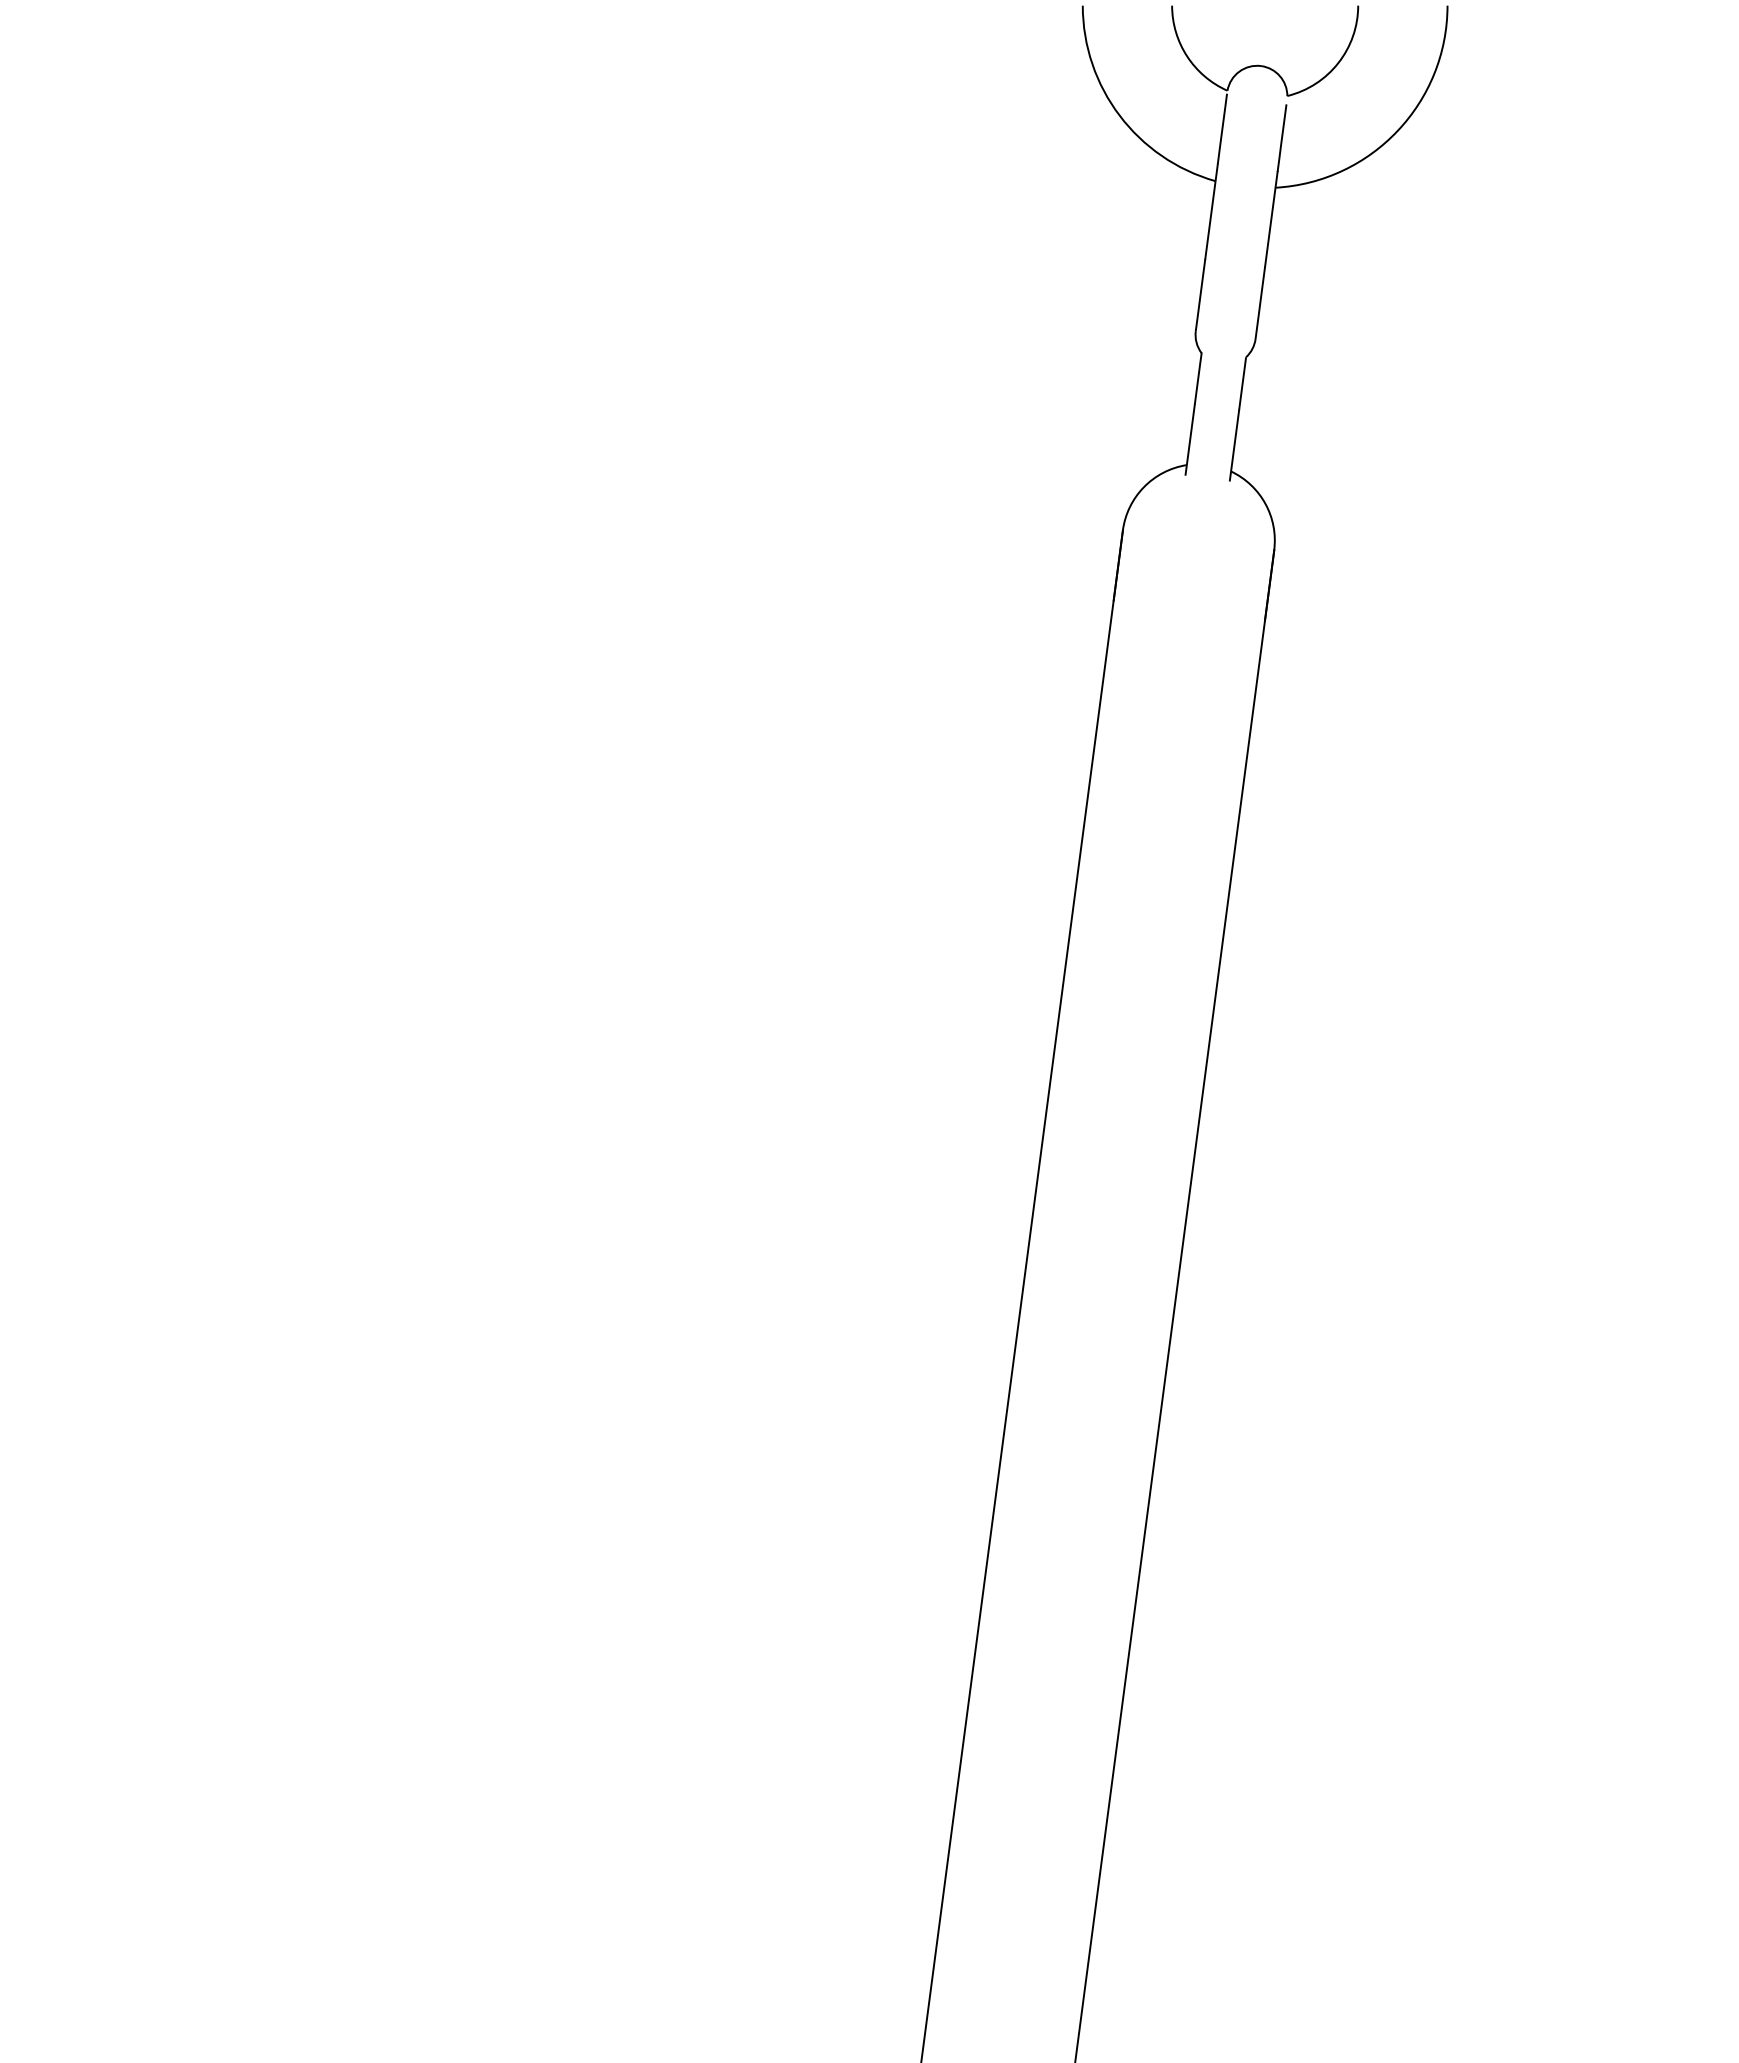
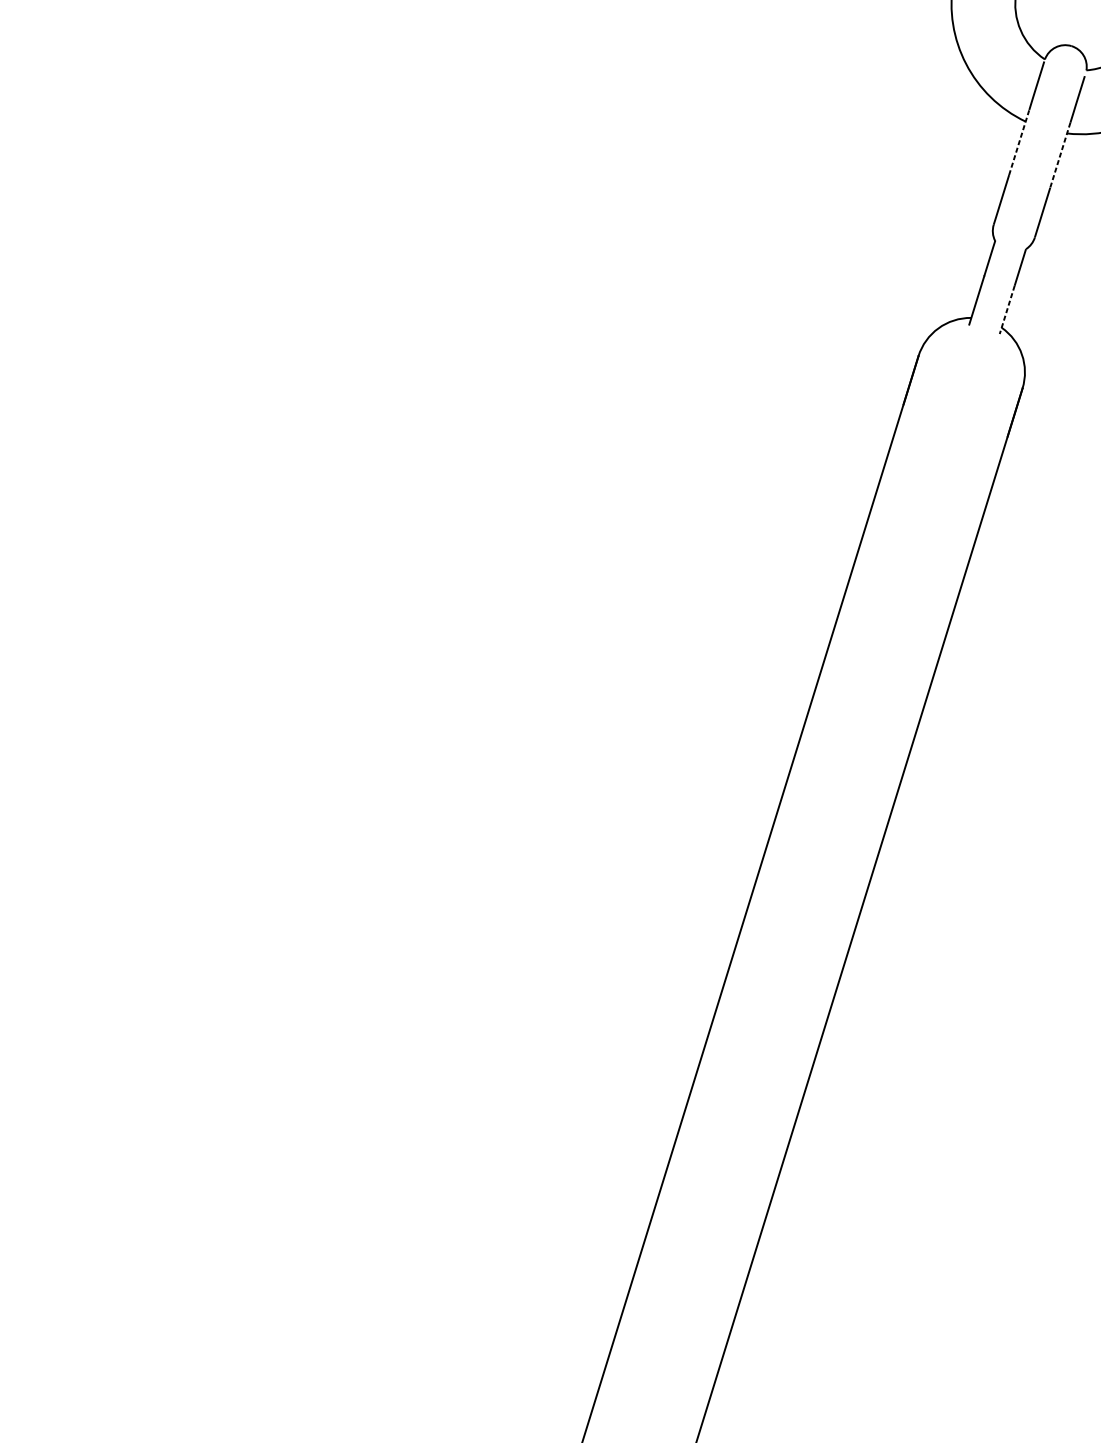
line: (1211, 211) -> (1019, 142), solid -> dashed
line: (1271, 219) -> (1060, 155), solid -> dashed
line: (1234, 446) -> (1007, 310), solid -> dashed

